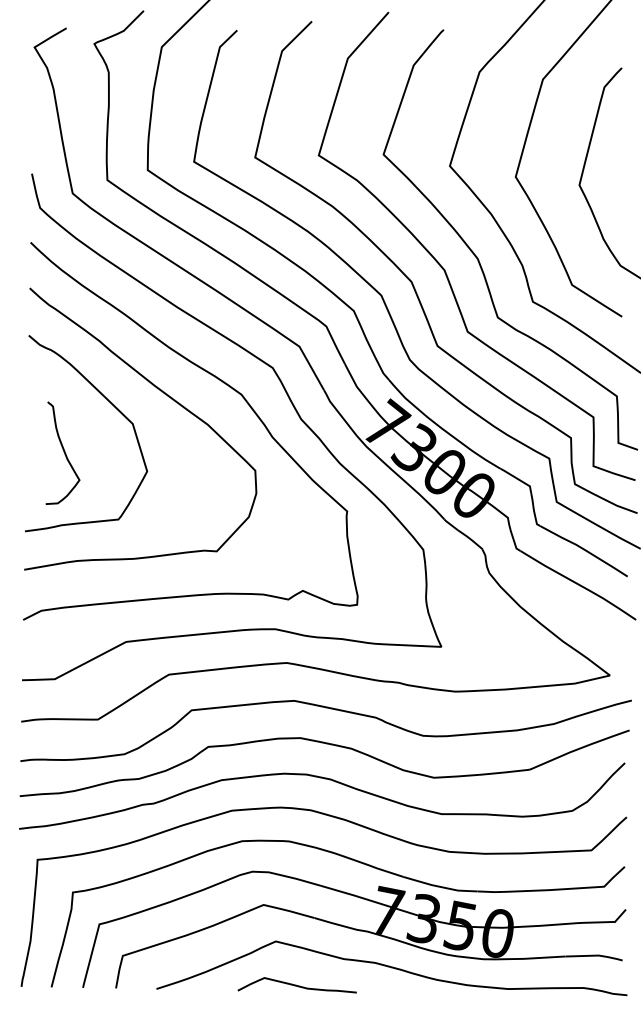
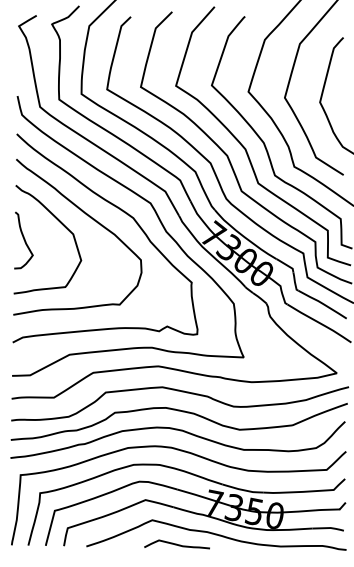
curve: (62, 453) -> (23, 240), moved
curve: (296, 985) -> (176, 544), moved

